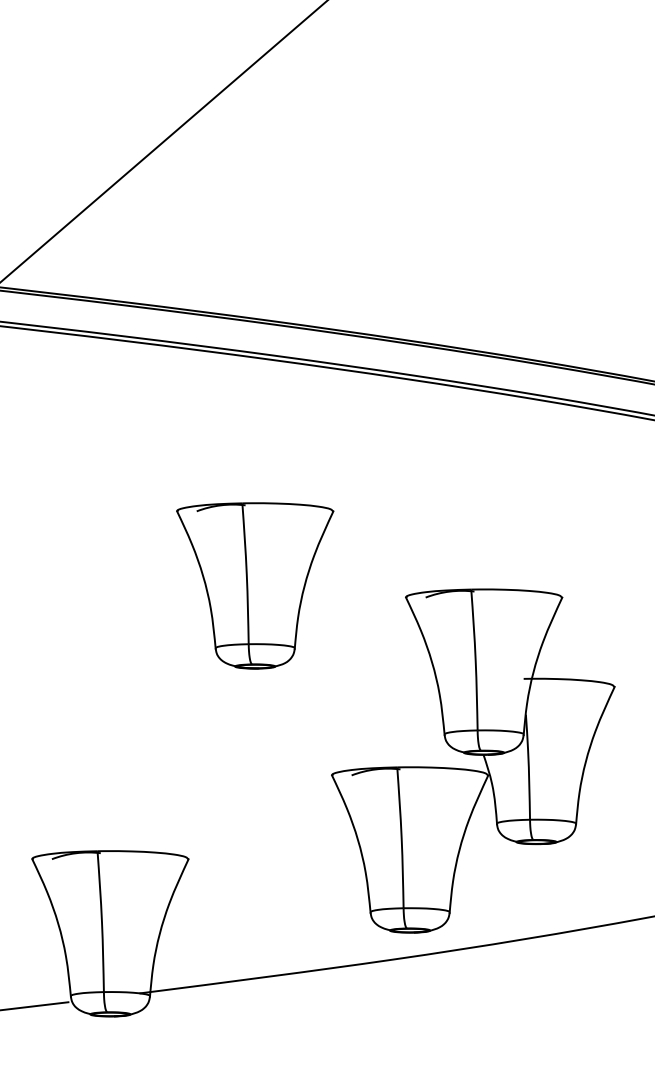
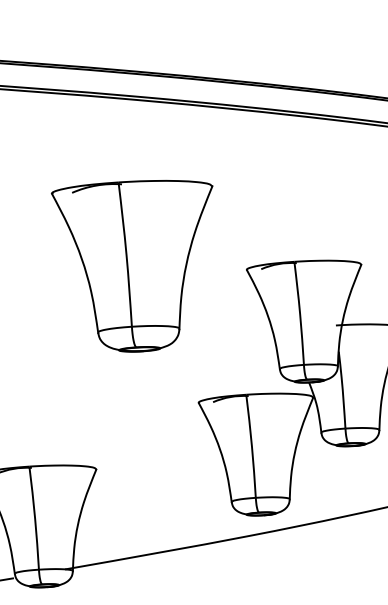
part: (255, 585) -> (136, 266), size x1.4

